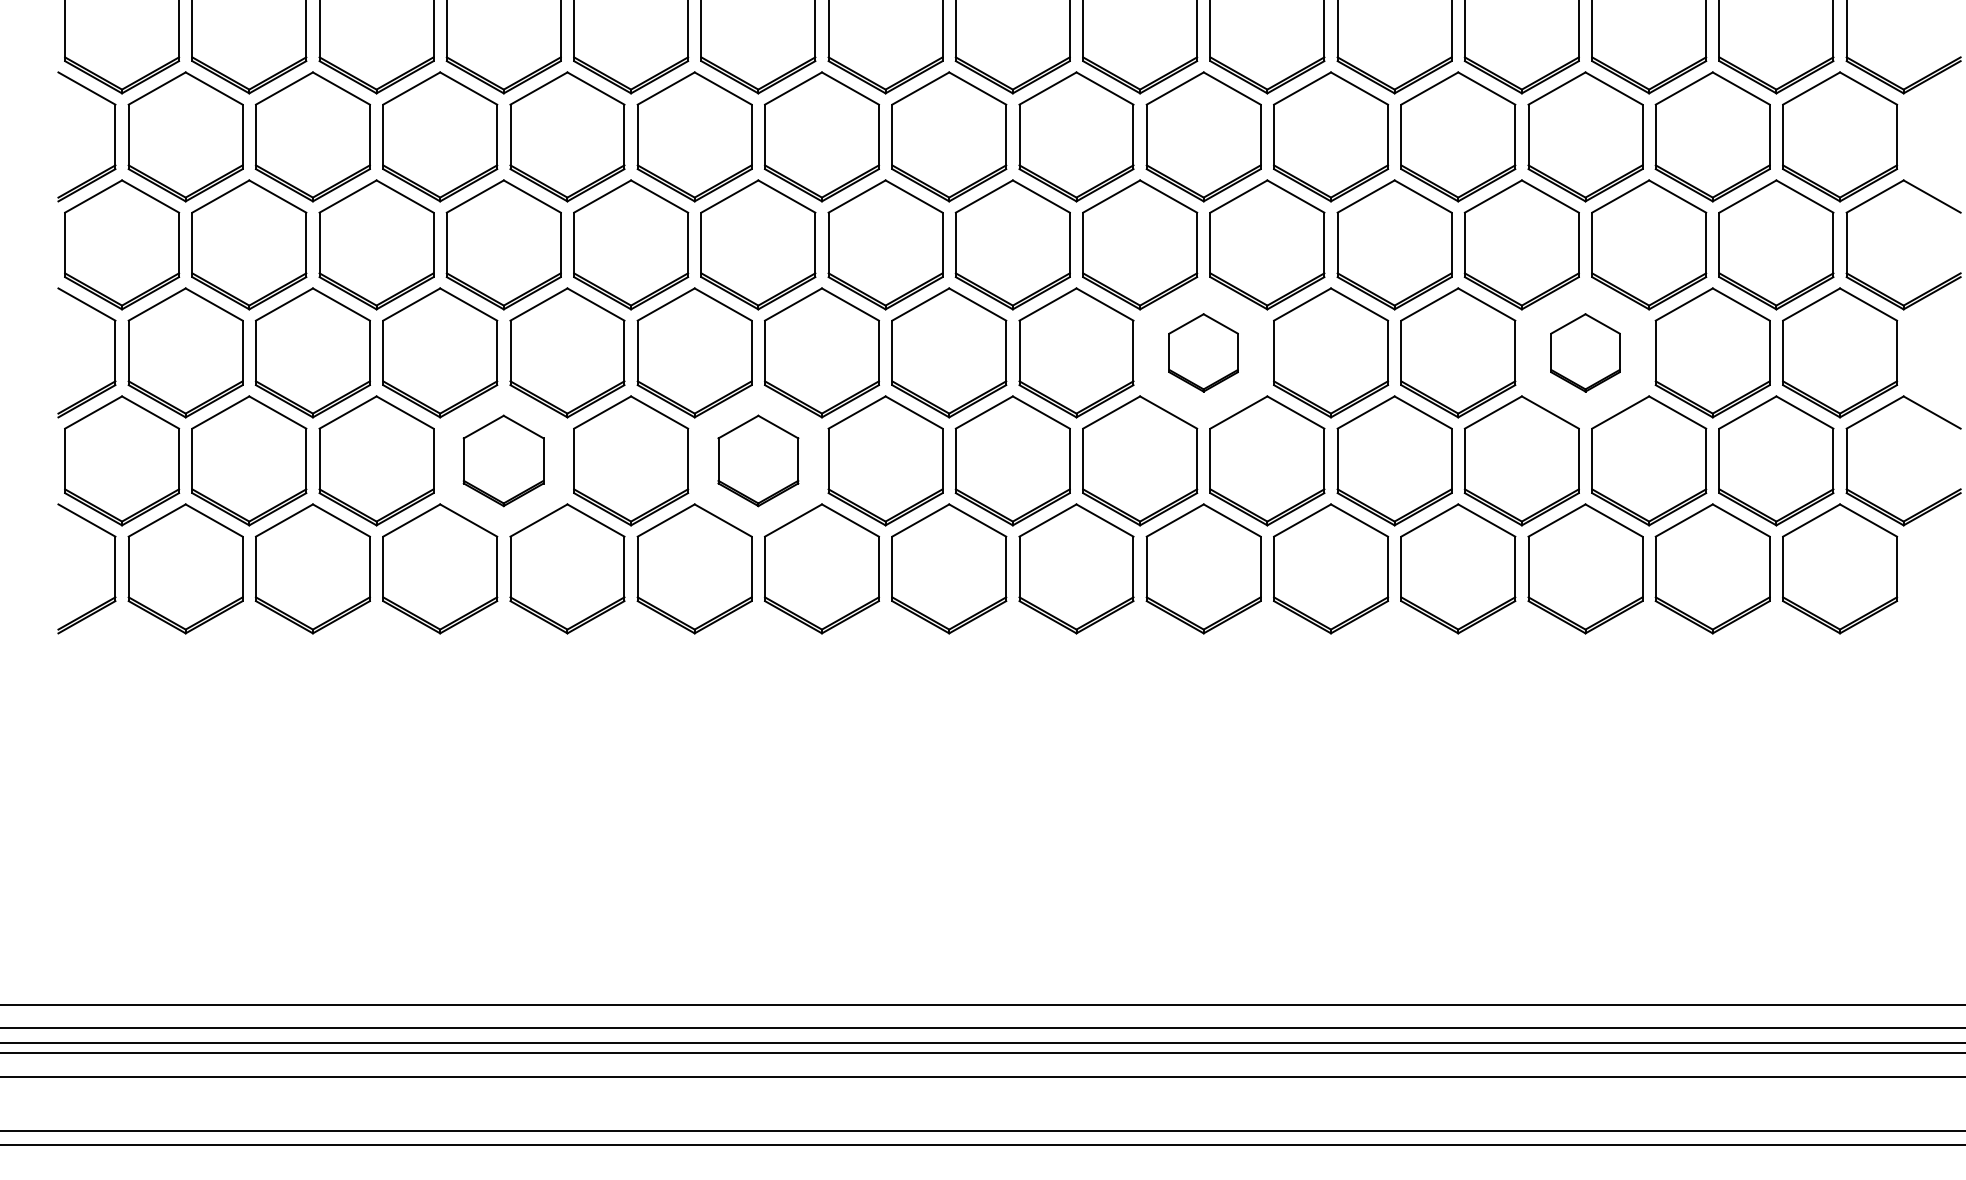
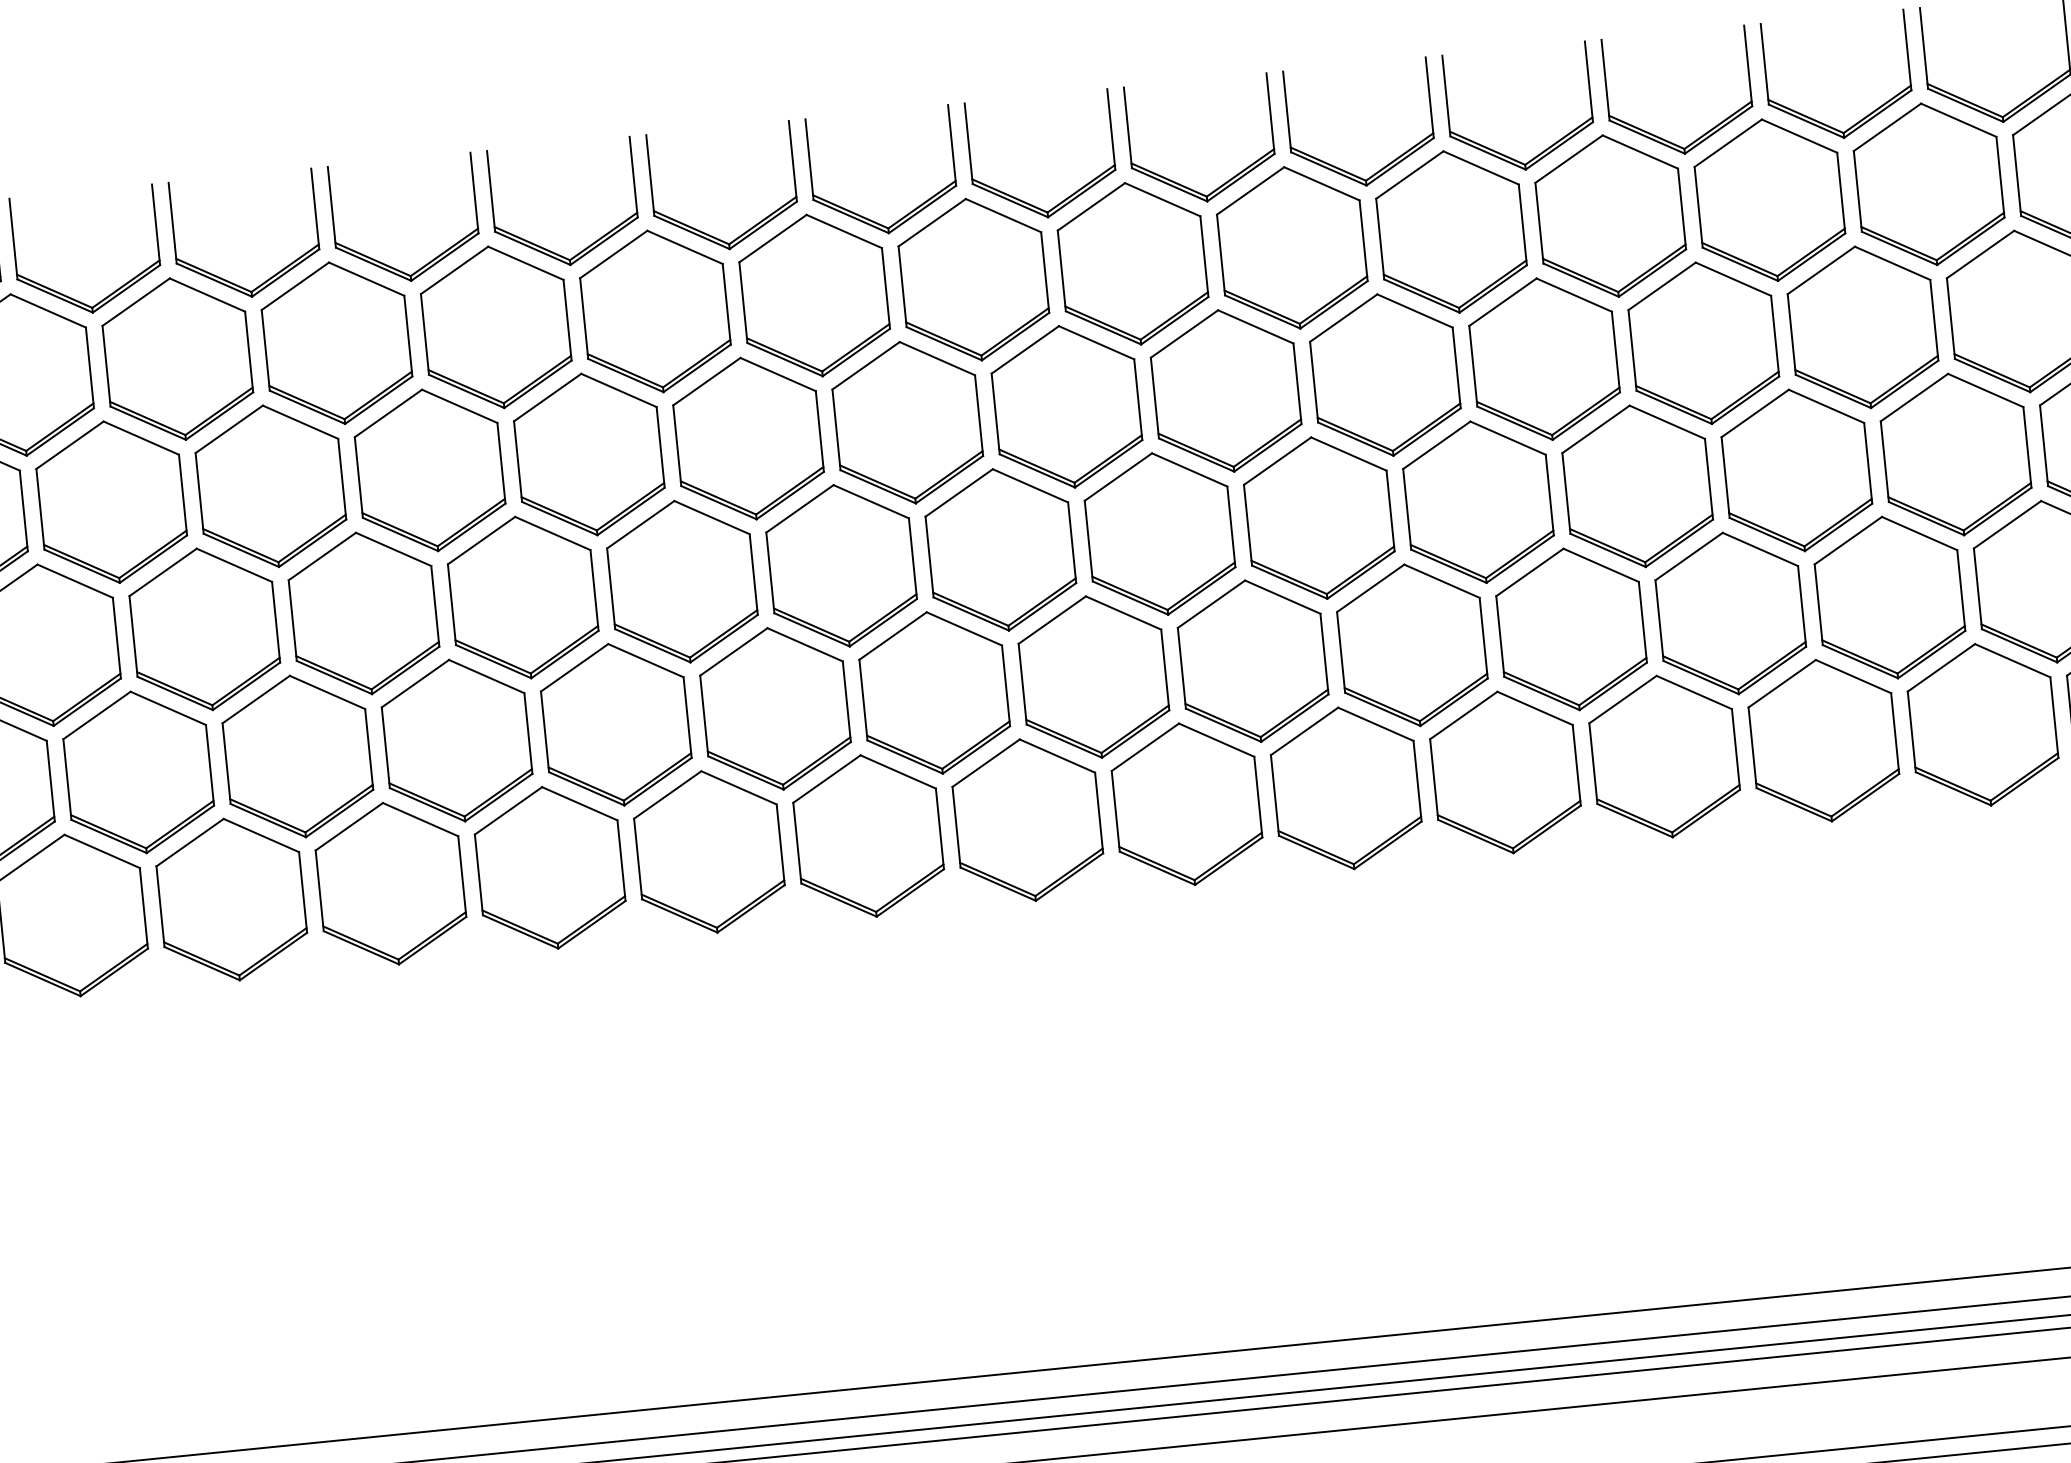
part: (1203, 352) -> (1318, 517), size x1.67
part: (1585, 352) -> (1796, 469), size x1.67
part: (503, 460) -> (456, 740), size x1.43
part: (758, 460) -> (775, 708), size x1.43

